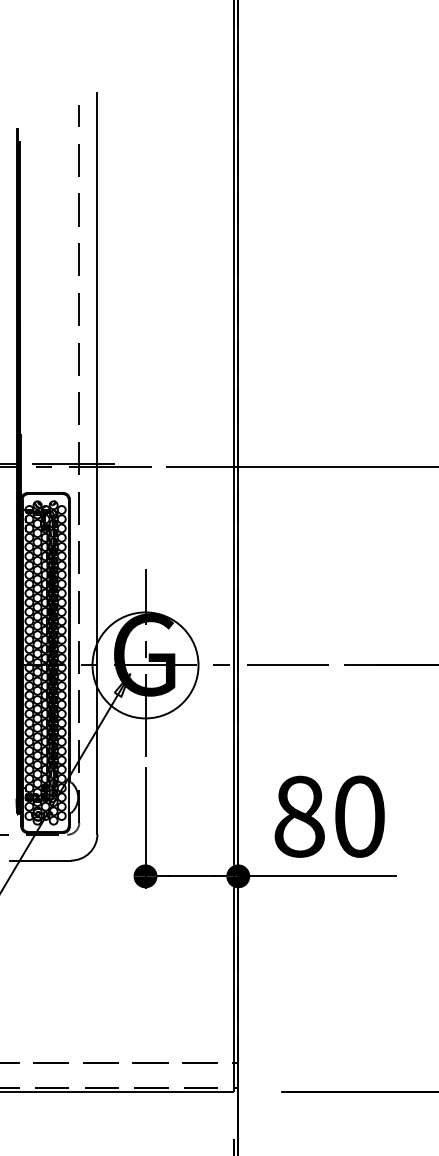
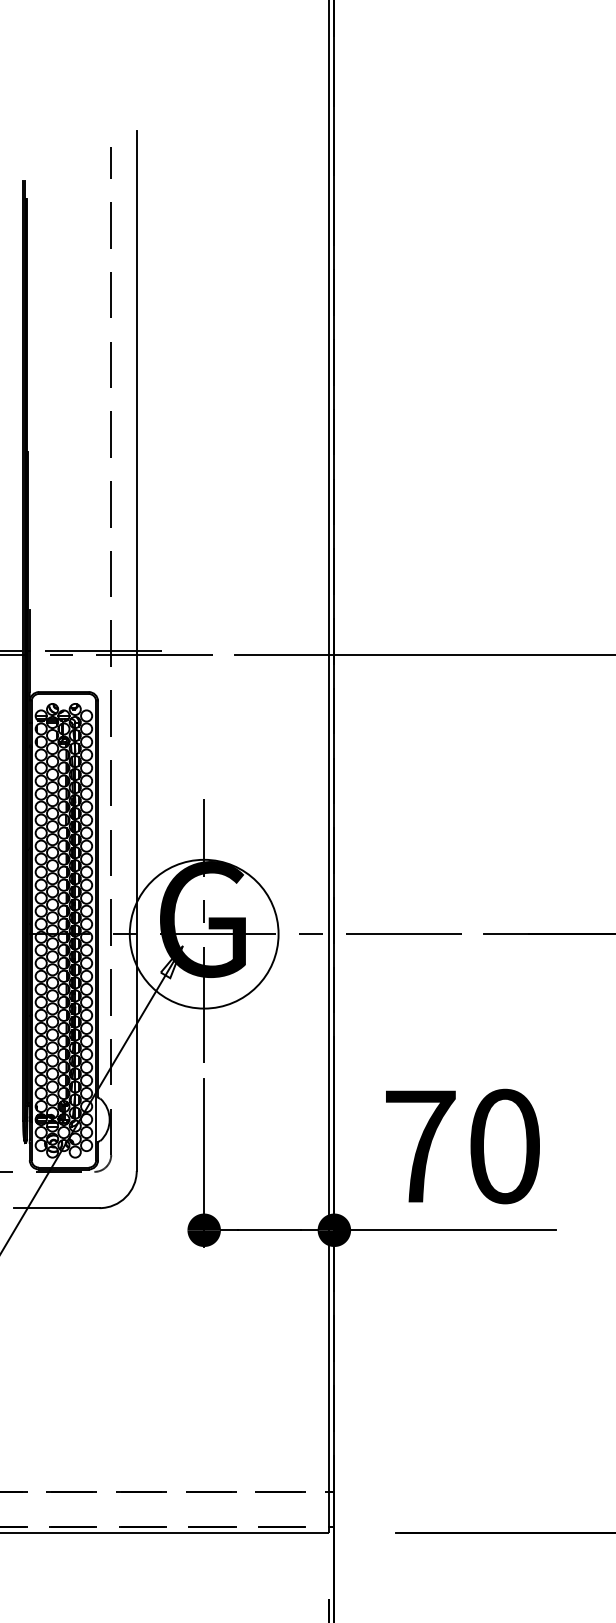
text: (299, 816) -> (420, 1146), 80 -> 70

